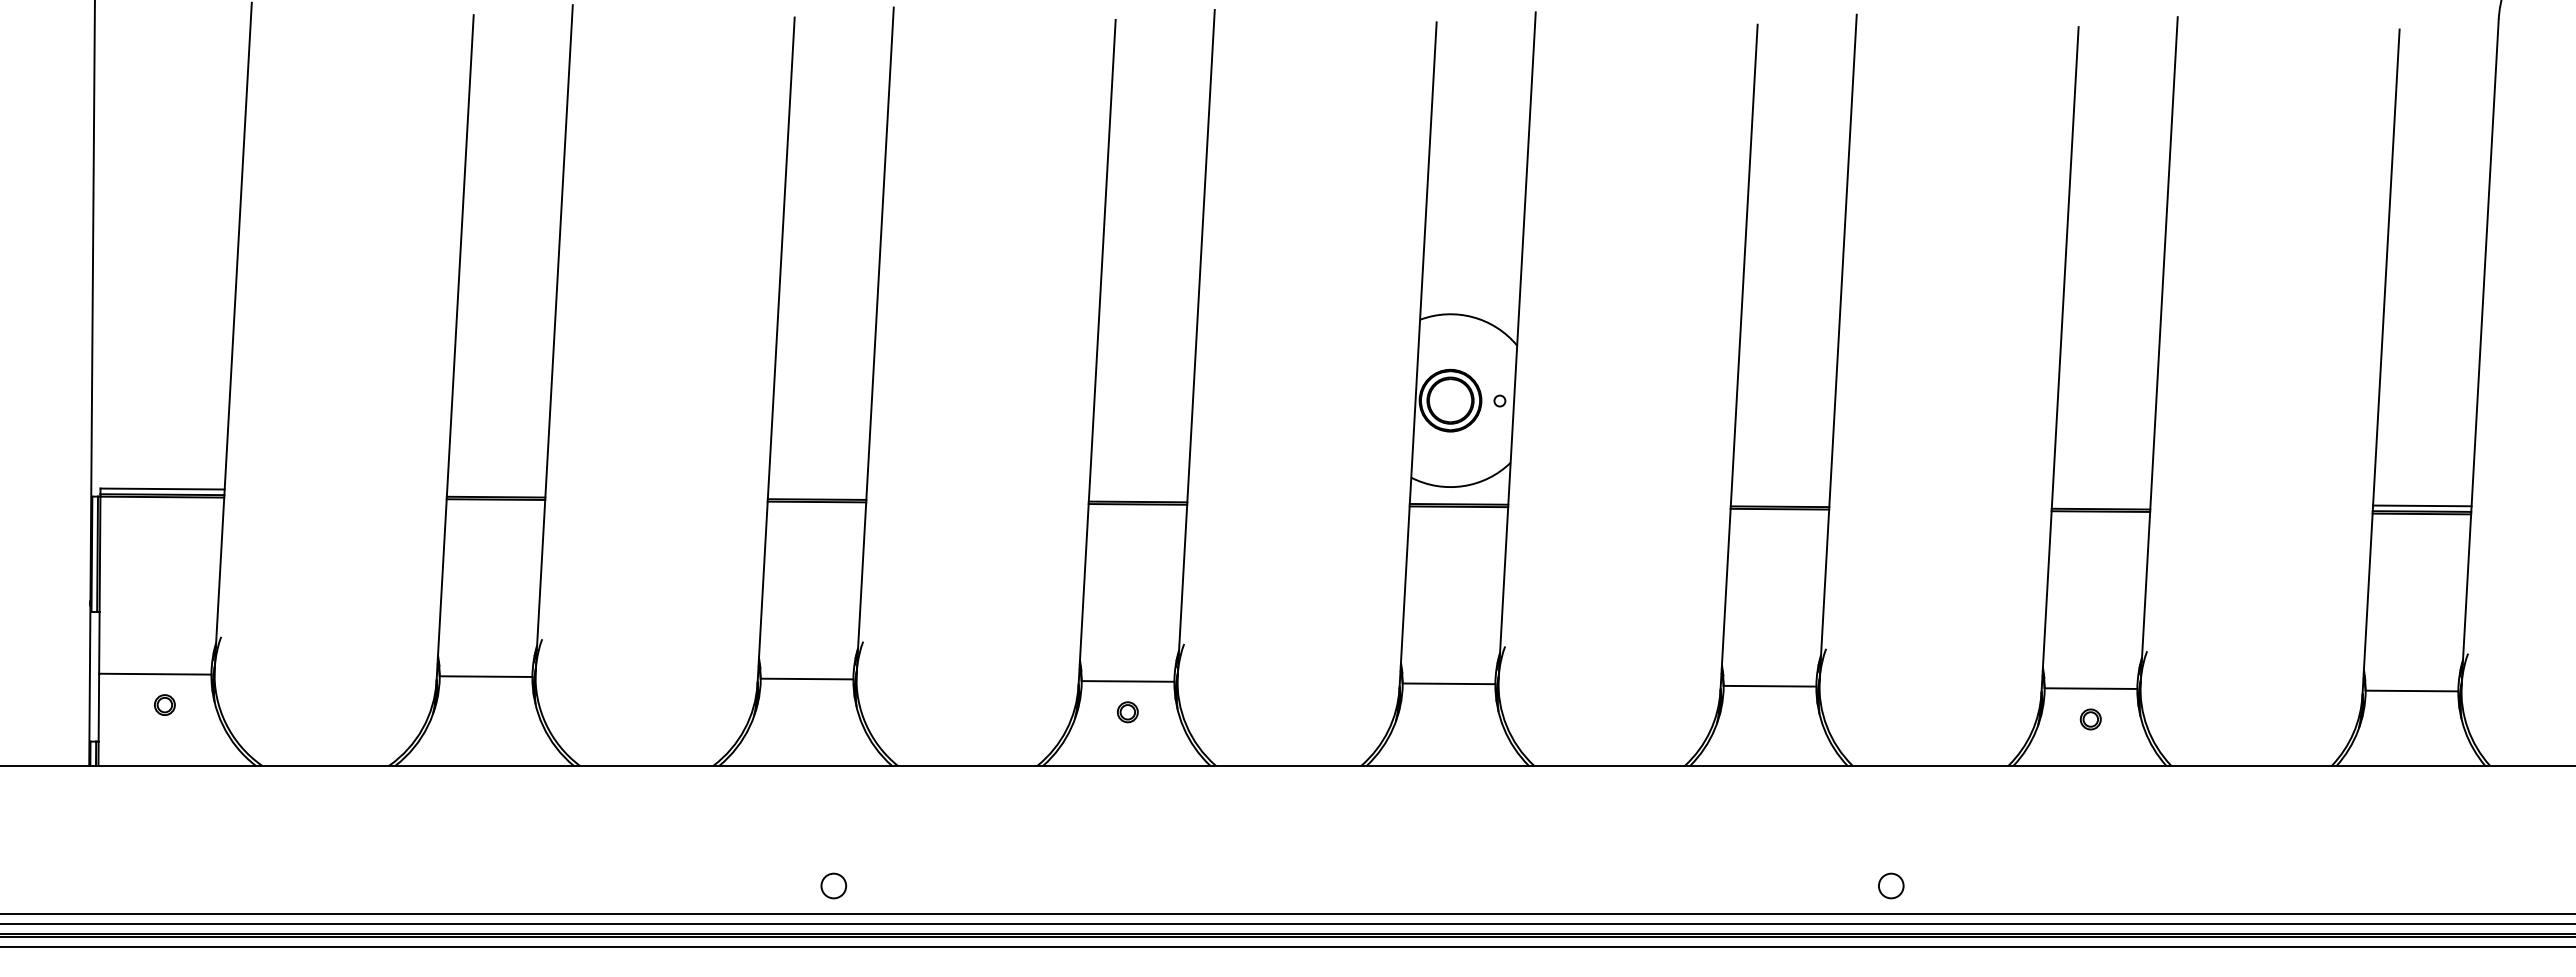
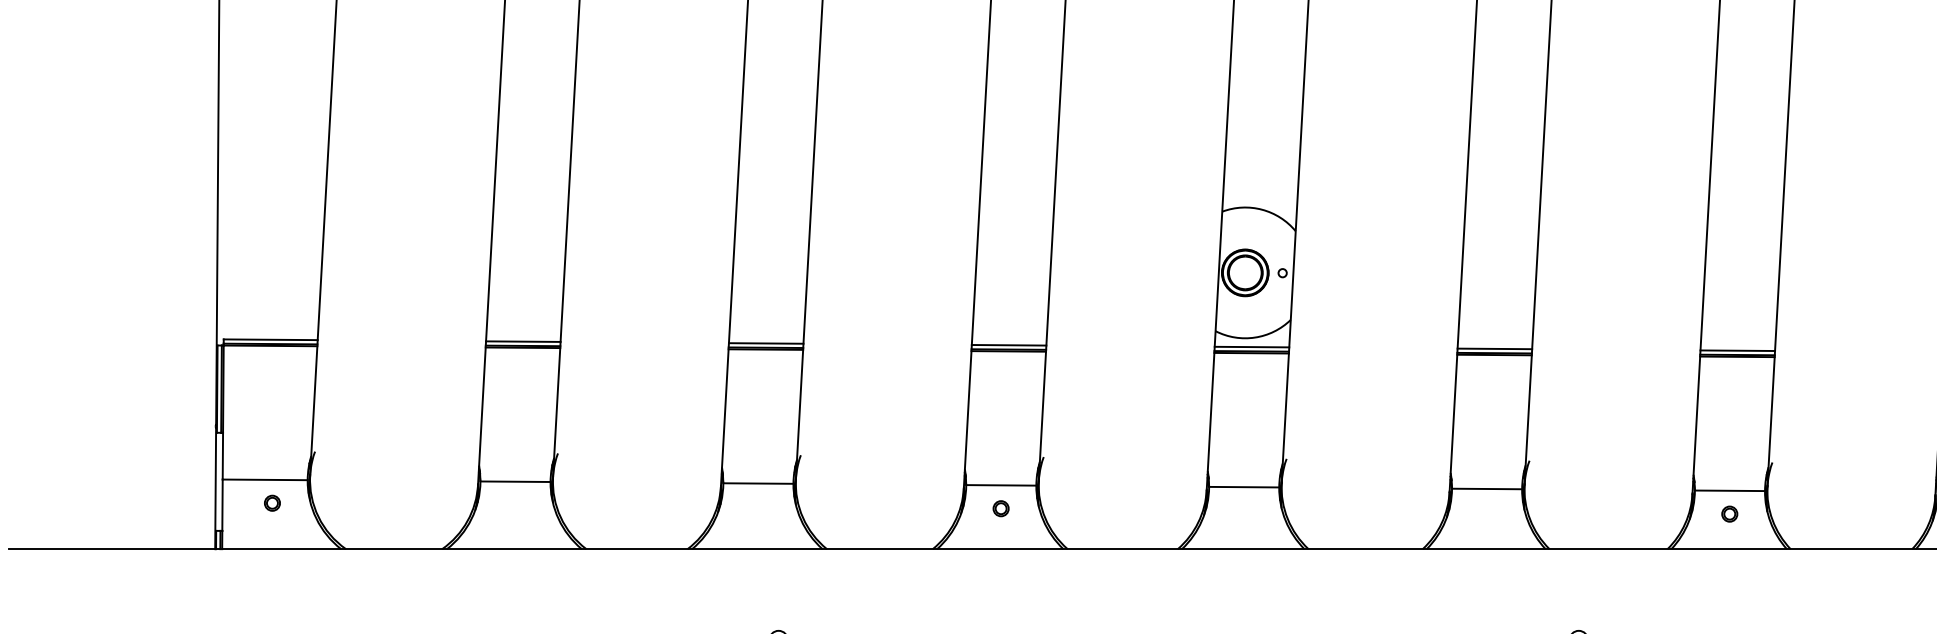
line: (496, 491) -> (523, 341), added
line: (817, 493) -> (766, 343), added
line: (1138, 495) -> (1009, 344), added
line: (1459, 498) -> (1252, 346), added
line: (1780, 500) -> (1494, 348), added
line: (2101, 503) -> (1737, 350), added

